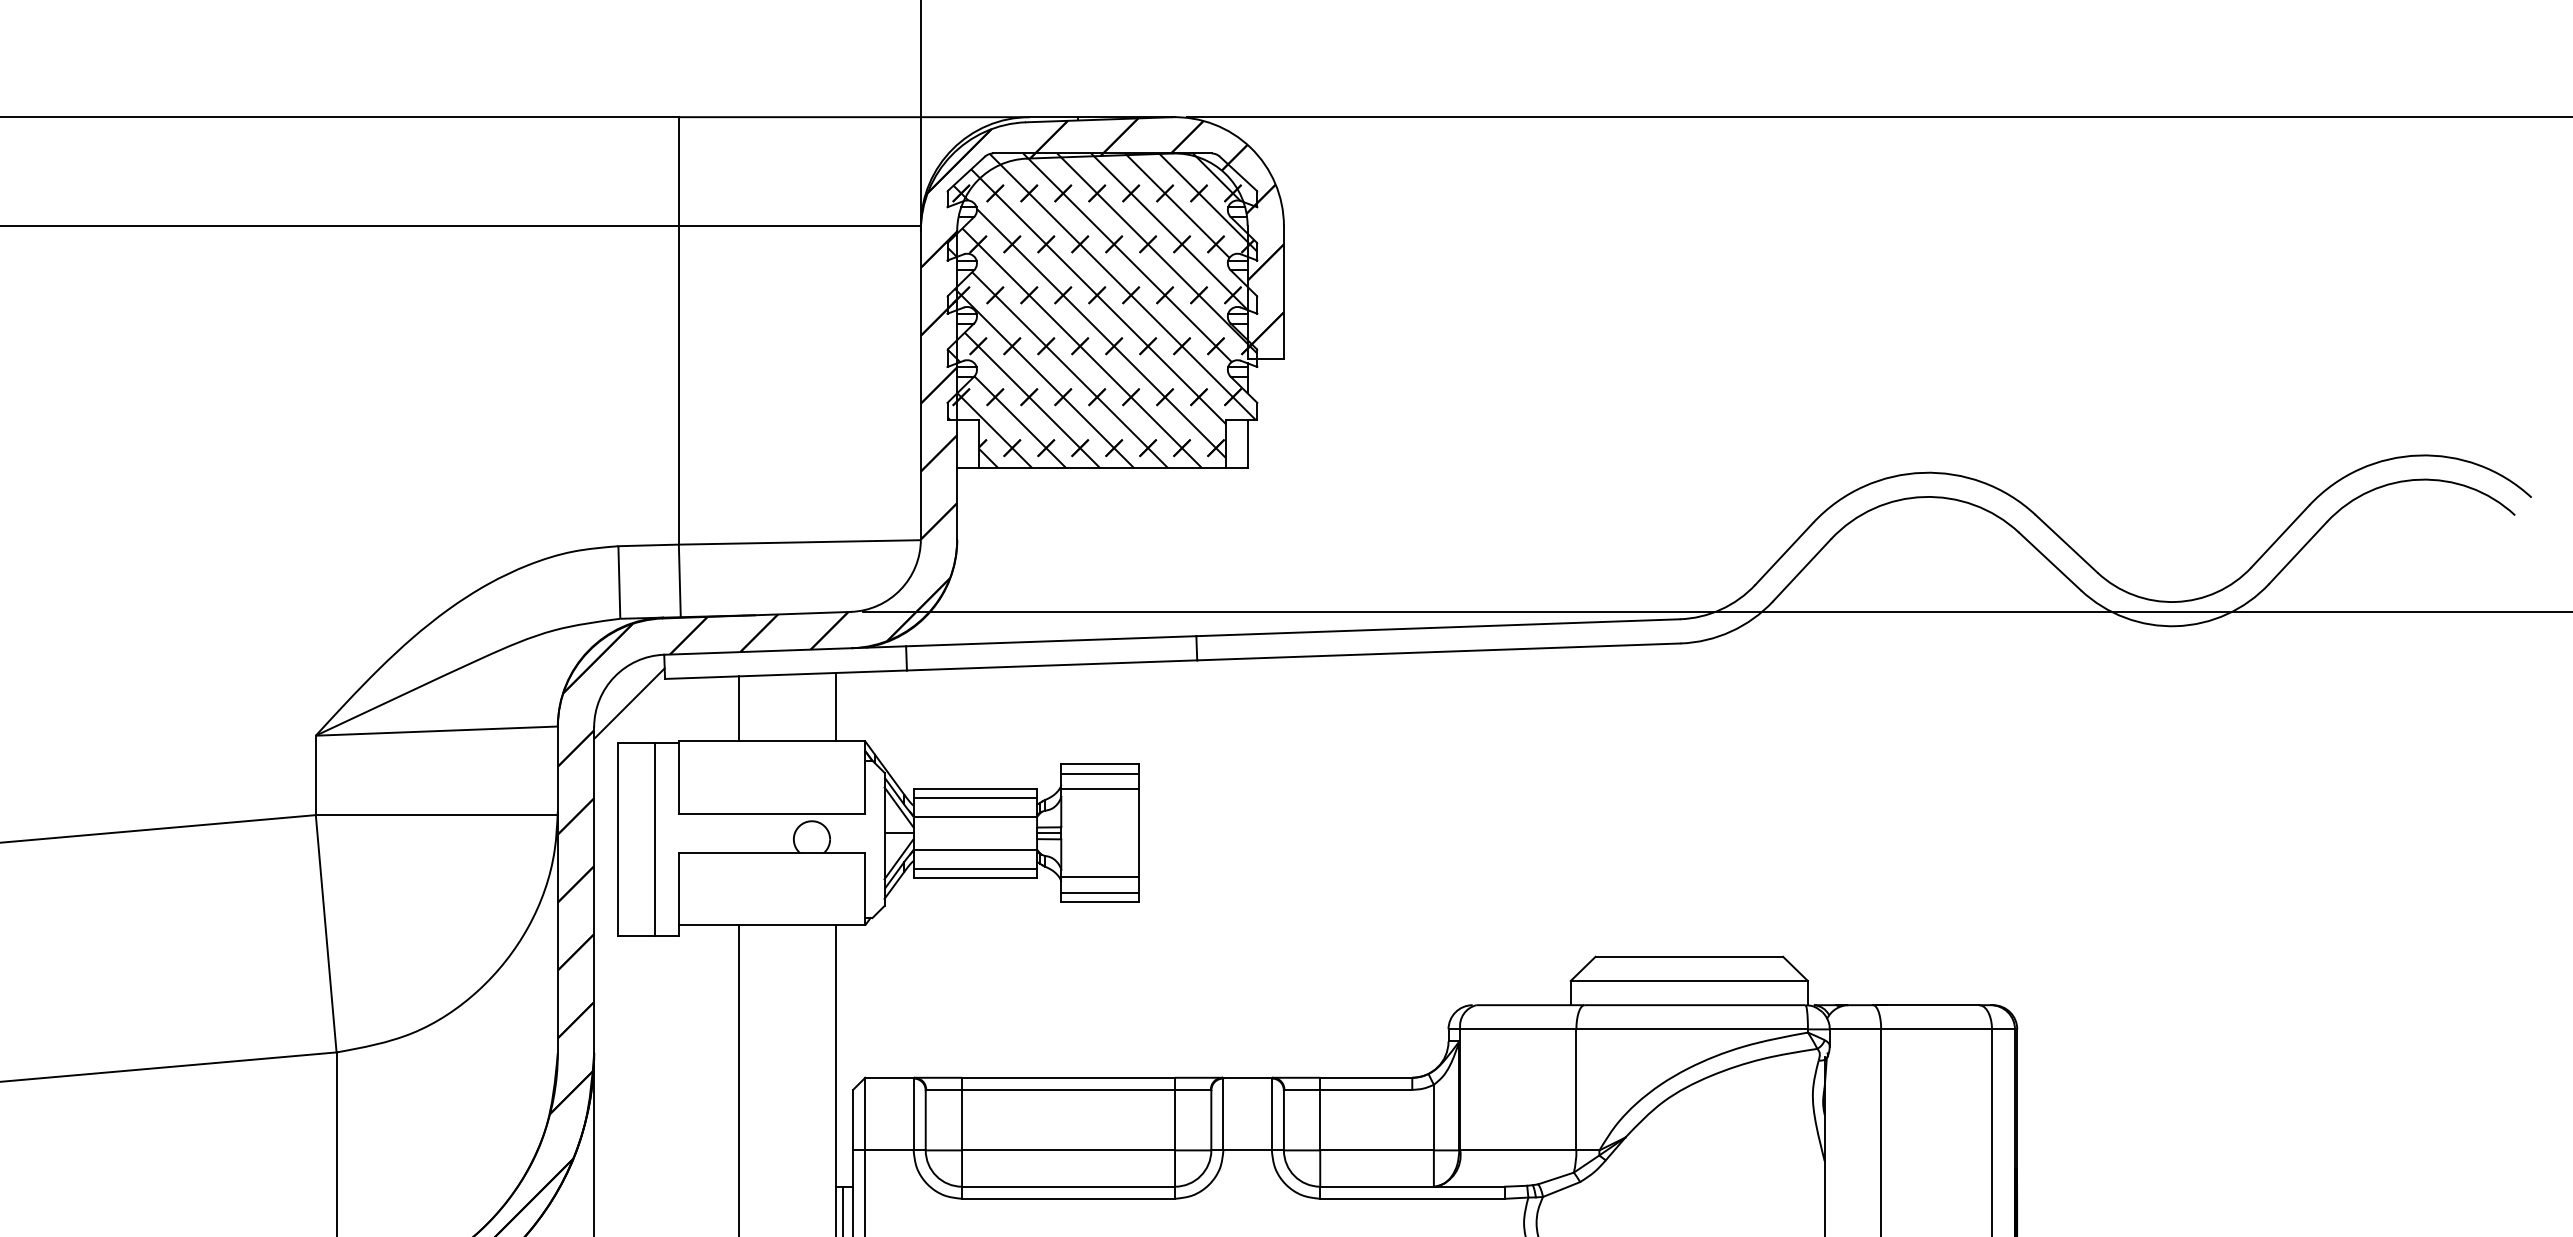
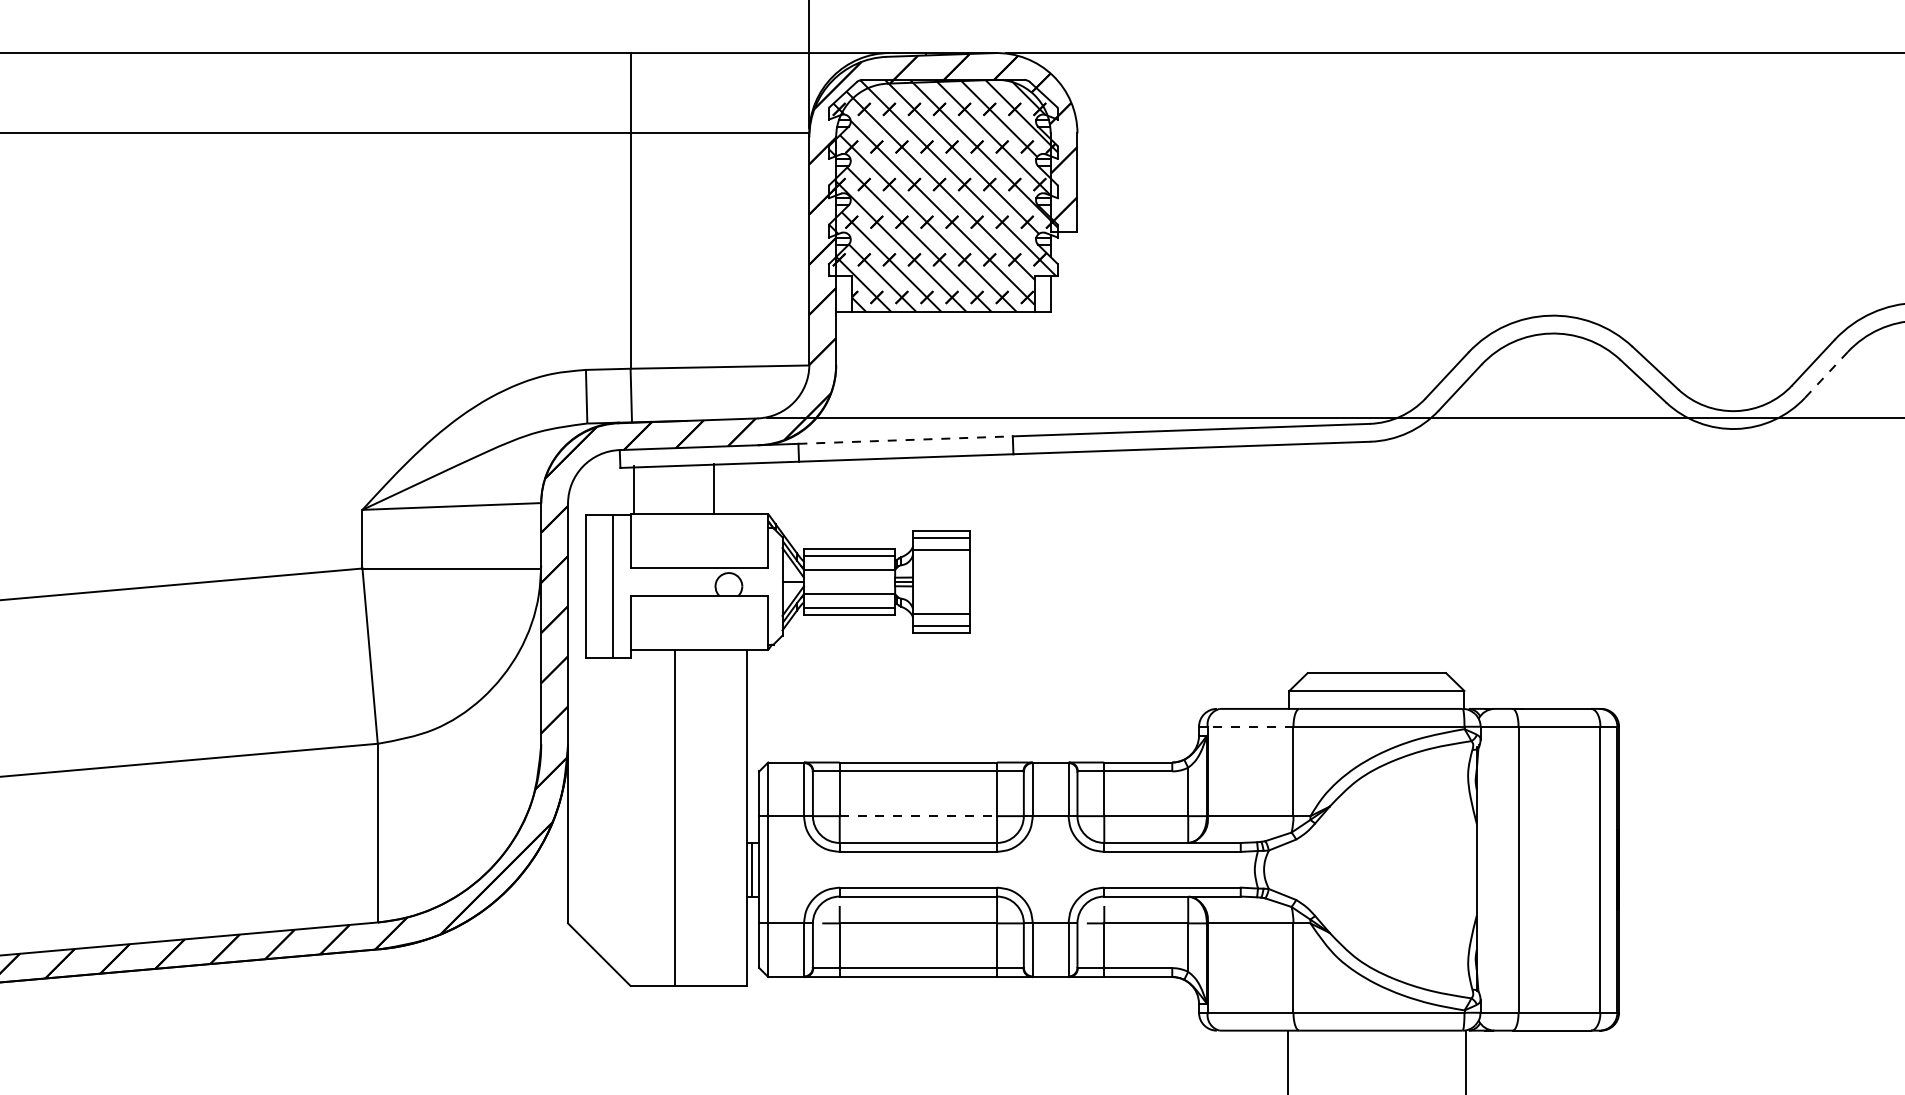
line: (2298, 553) -> (1826, 375), solid -> dashed
line: (1052, 641) -> (906, 440), solid -> dashed
line: (629, 704) -> (594, 486), removed
line: (835, 706) -> (713, 488), moved
line: (739, 709) -> (634, 490), moved
line: (1518, 1029) -> (1250, 726), solid -> dashed
line: (1068, 1150) -> (918, 816), solid -> dashed

